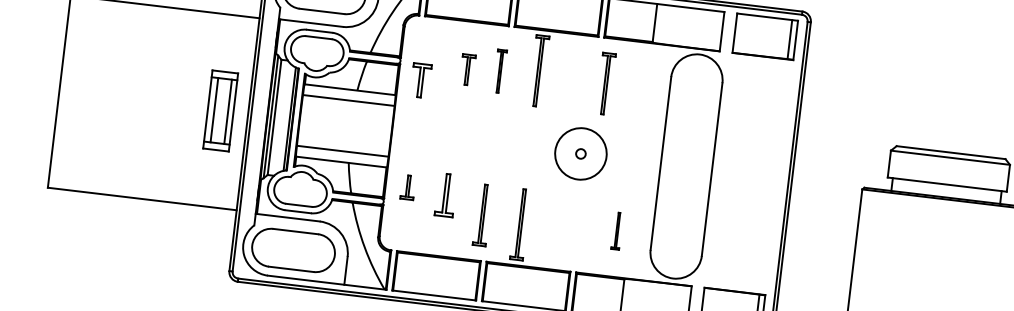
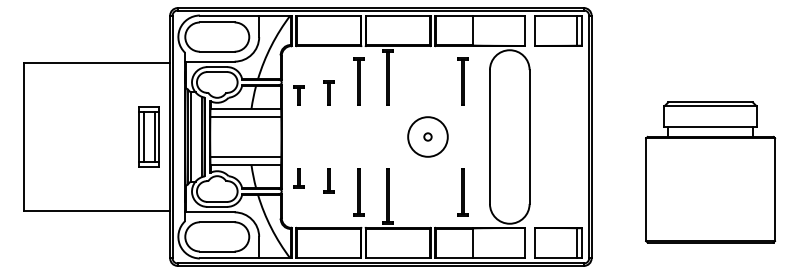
part: (467, 69) -> (328, 92), moved
part: (499, 71) -> (358, 81), size x1.43
part: (420, 80) -> (298, 95), size x0.71
part: (605, 84) -> (462, 81), moved
part: (445, 194) -> (328, 180), size x0.71
part: (616, 230) -> (462, 192), size x1.67

